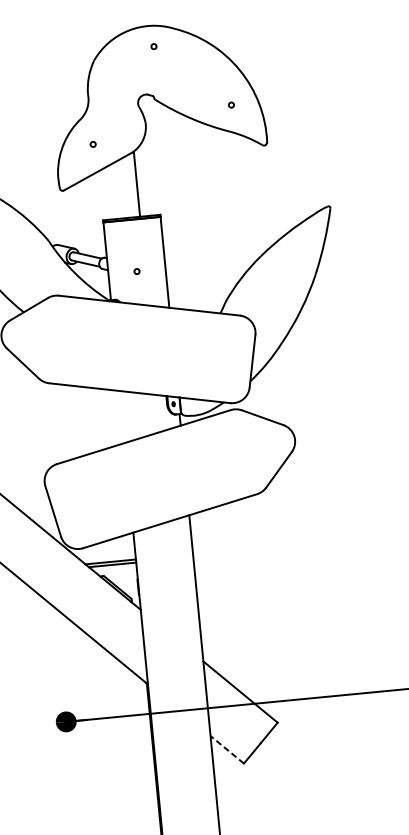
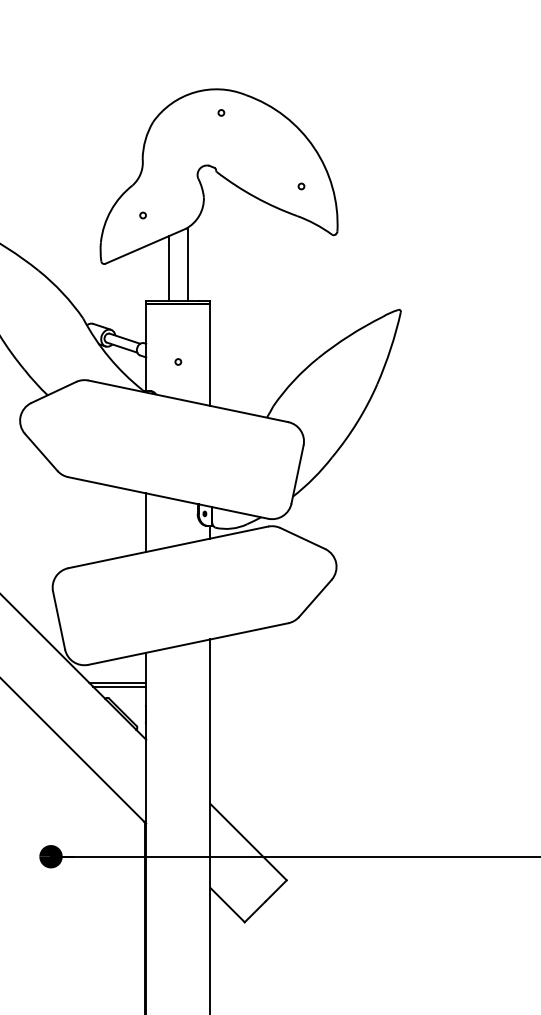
line: (121, 189) -> (169, 268), added
line: (122, 416) -> (146, 522), added
line: (227, 749) -> (227, 904), dashed -> solid

